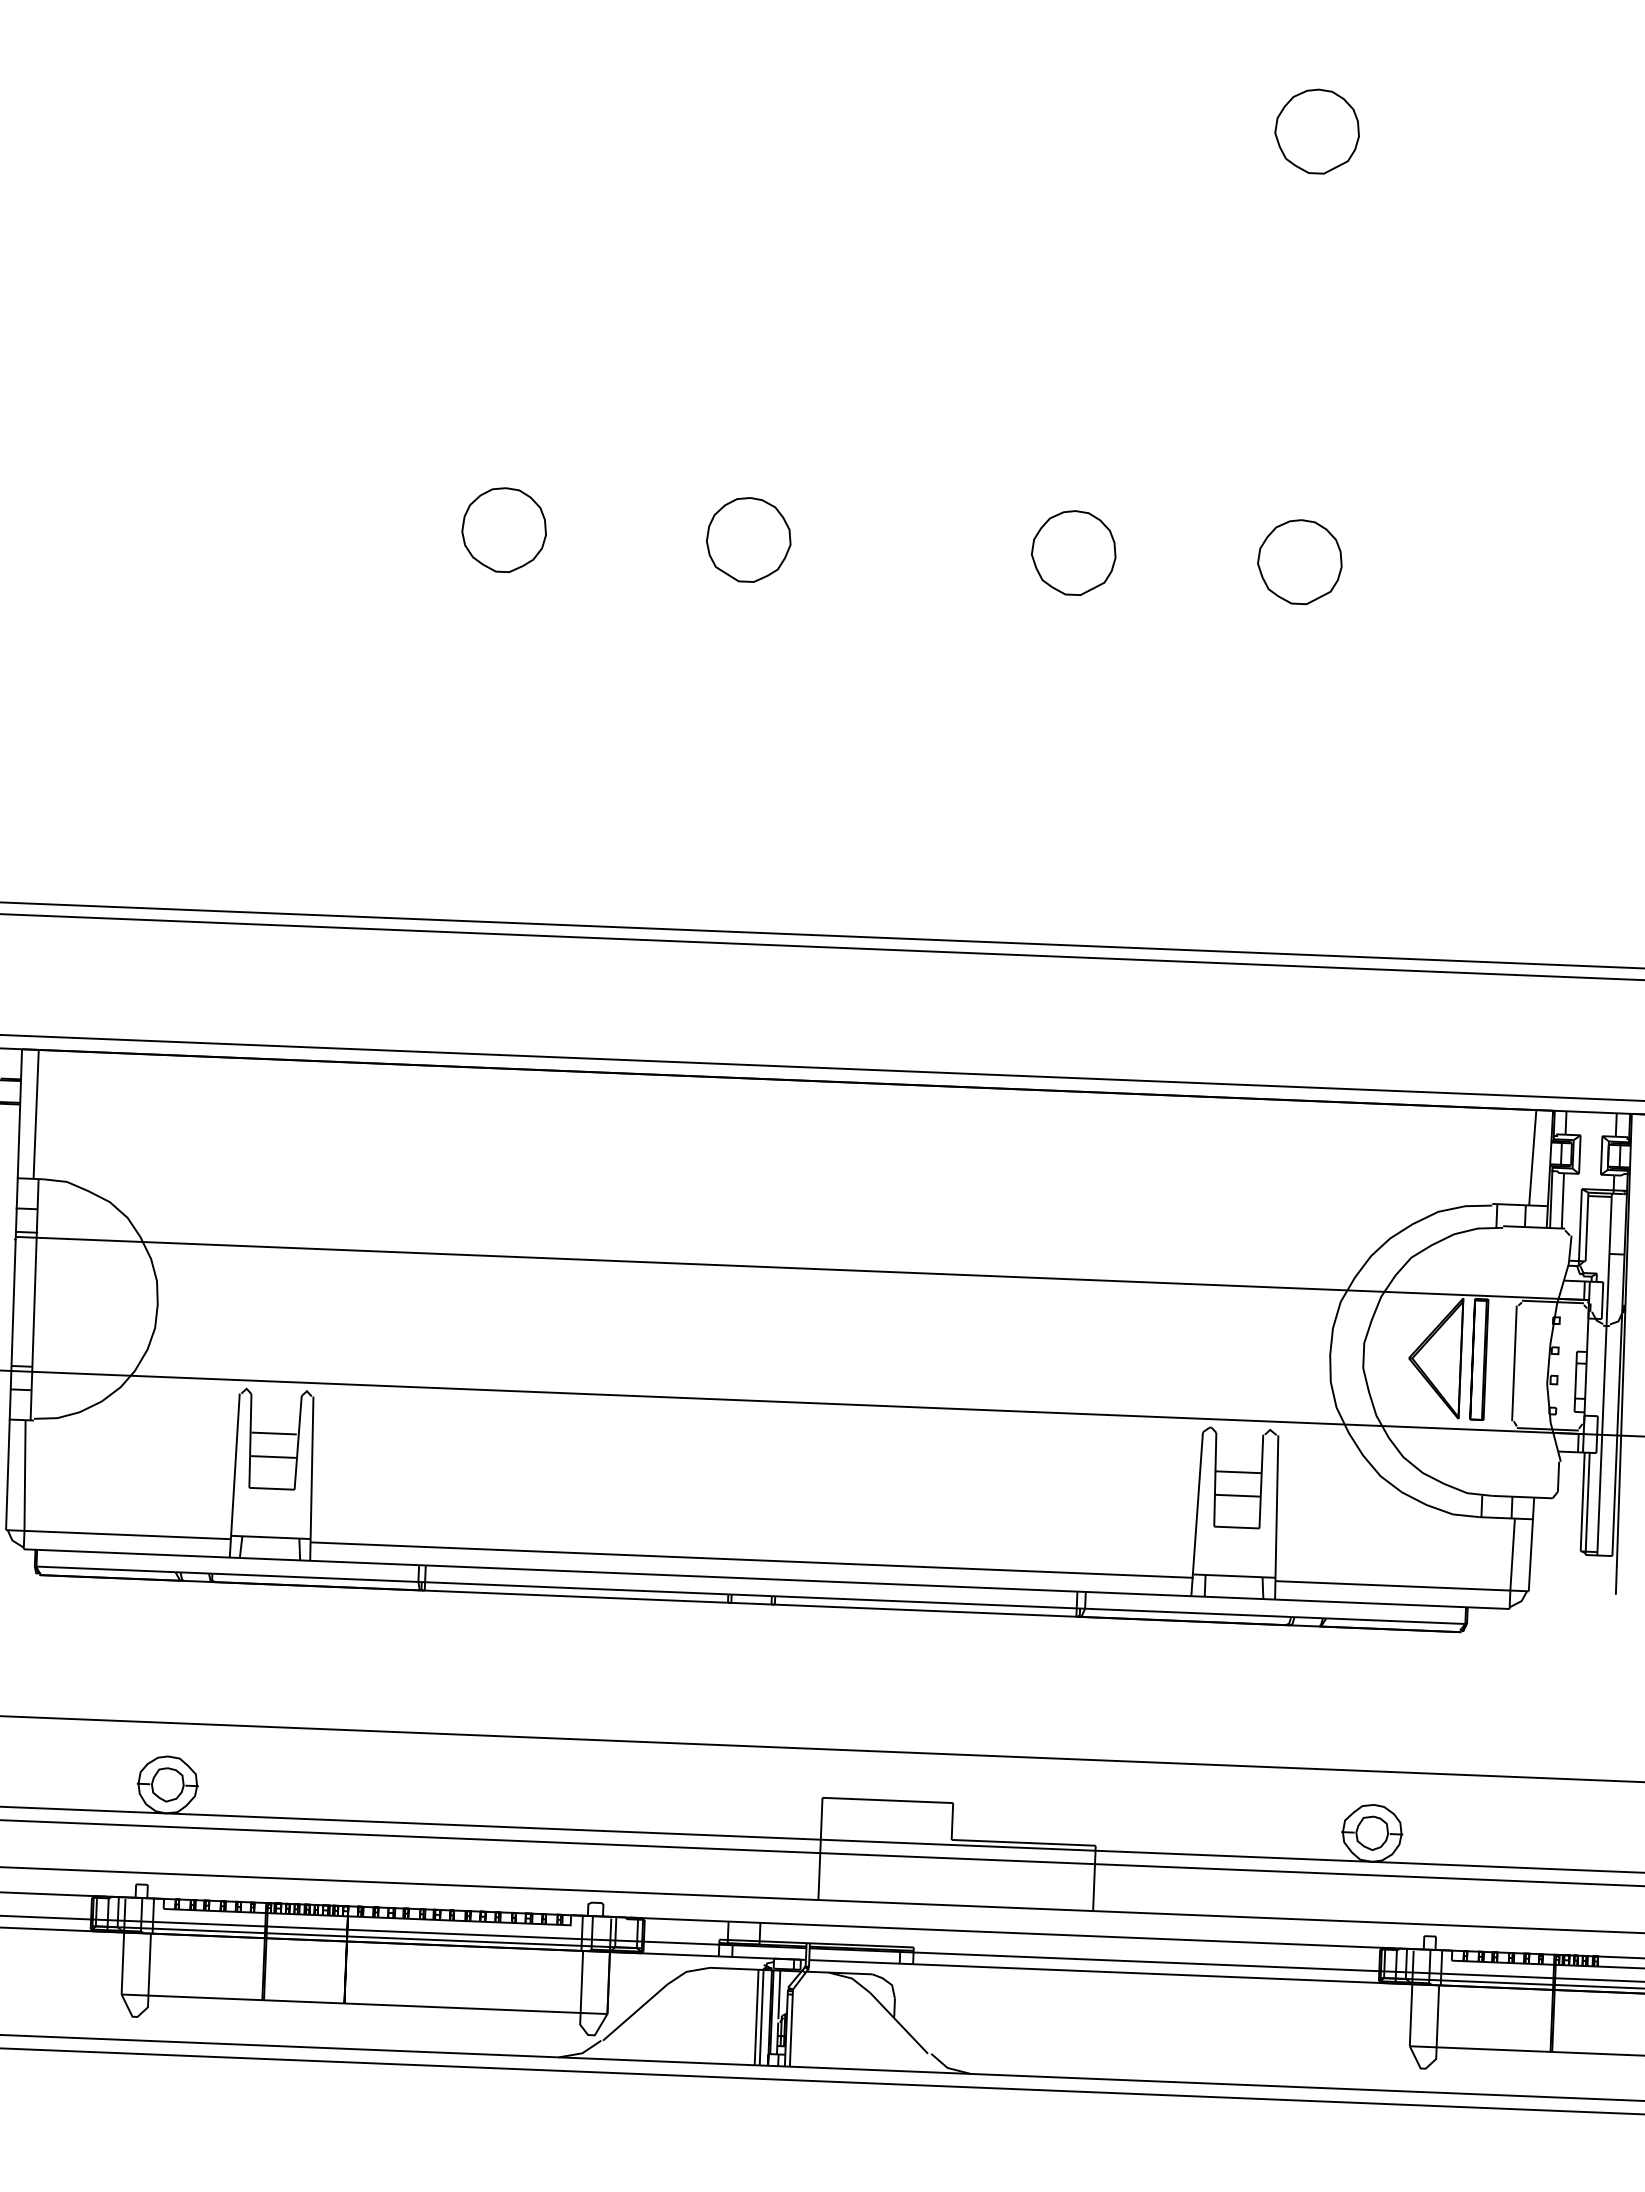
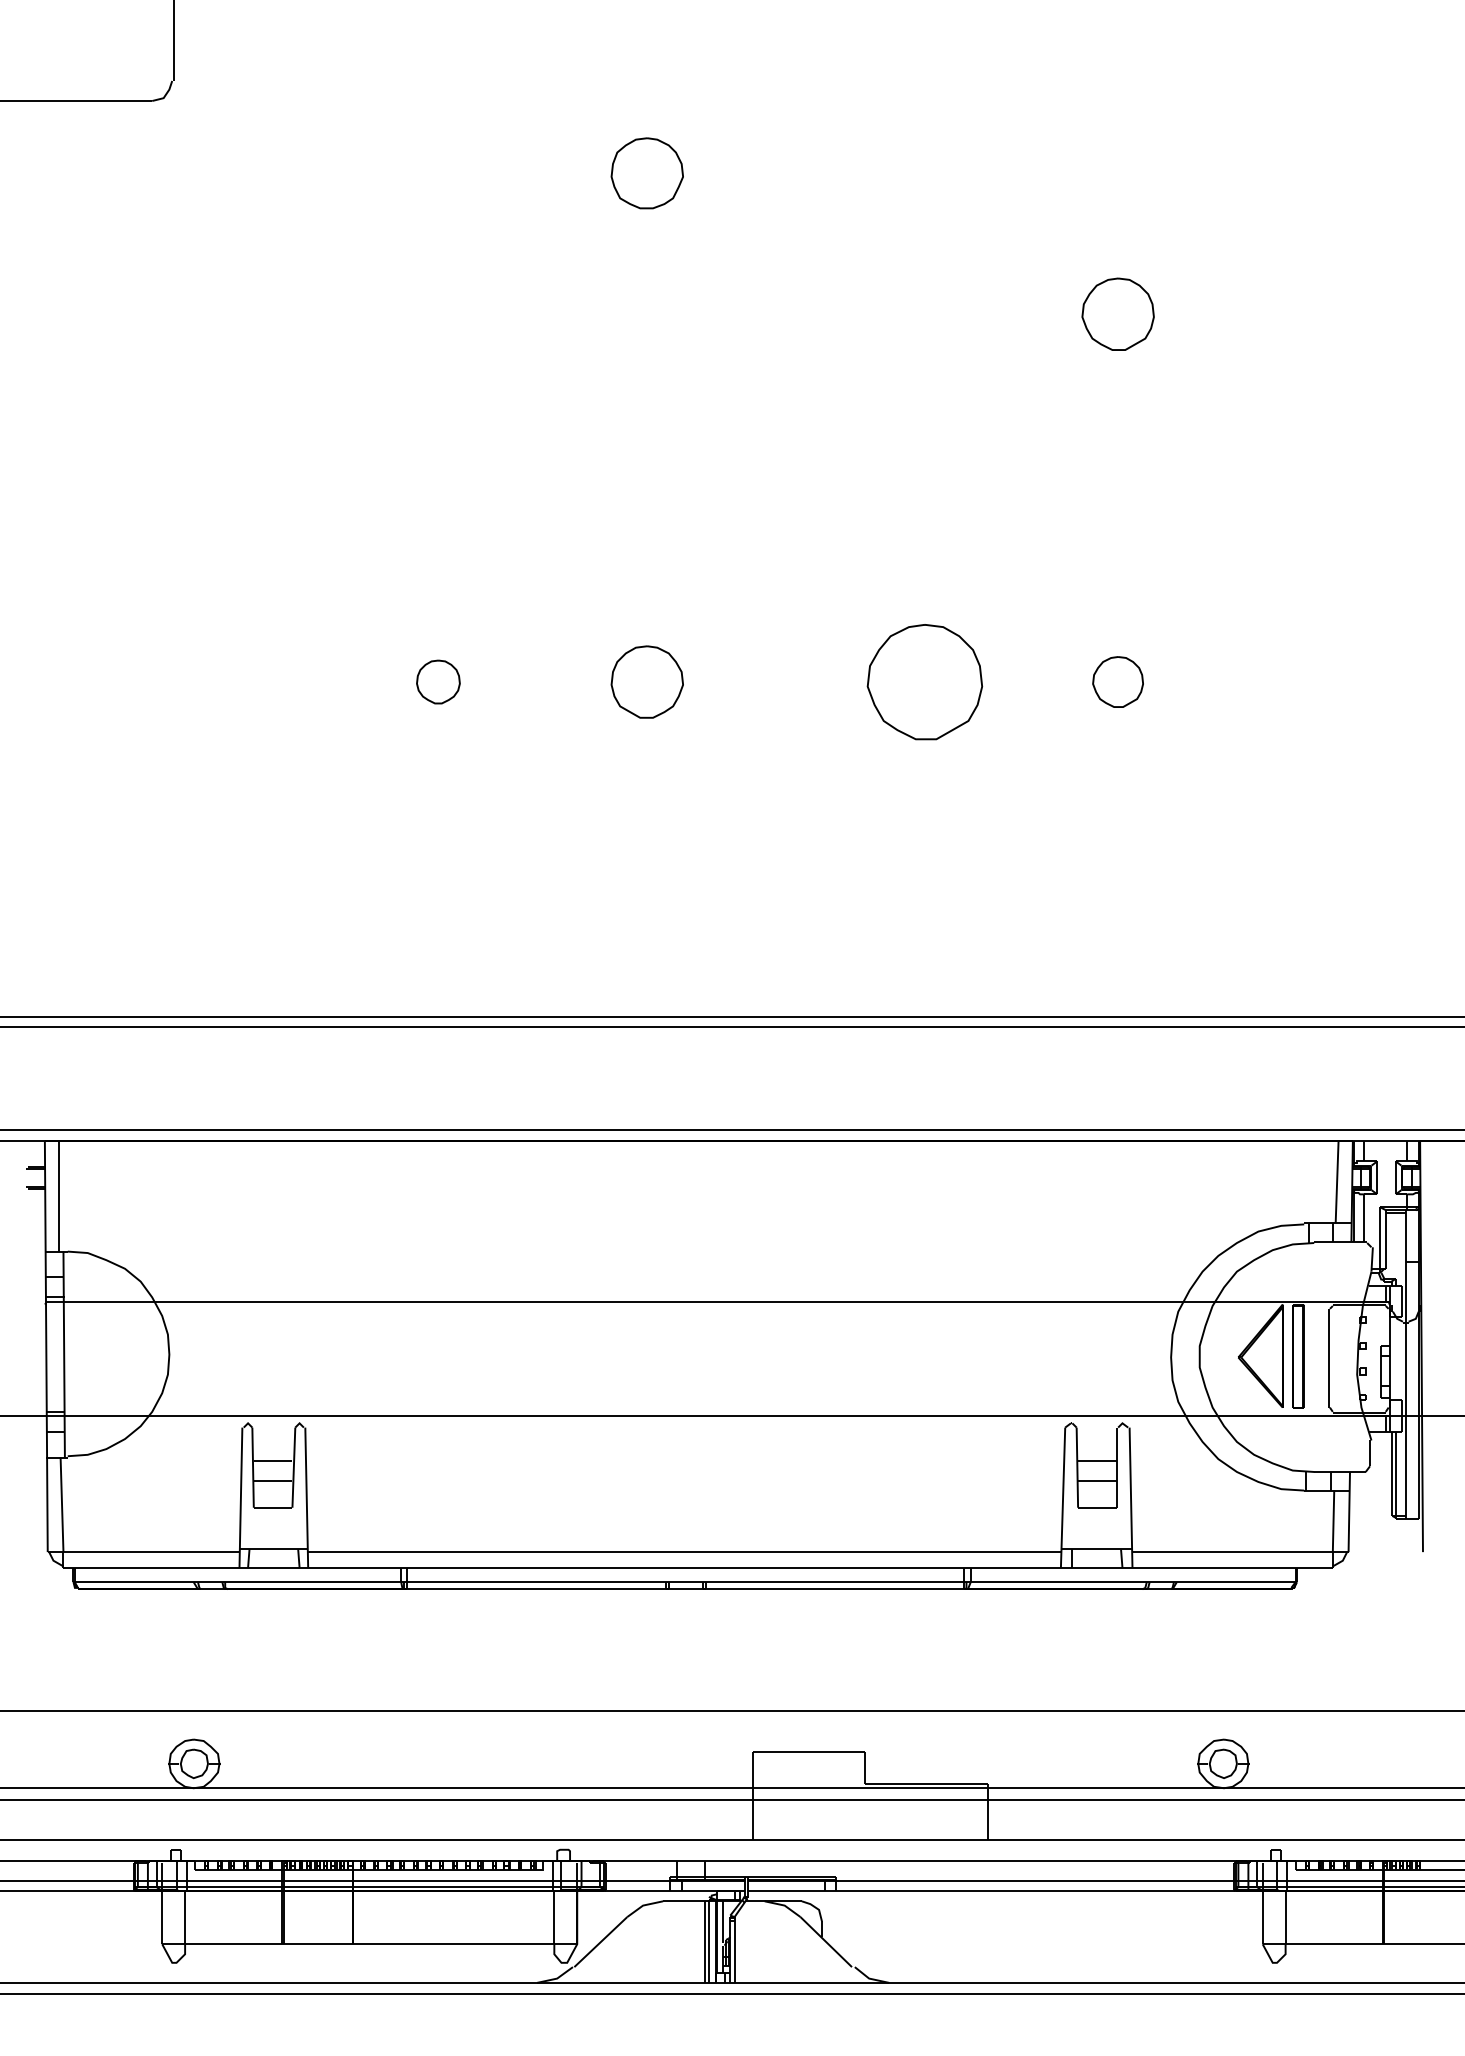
part: (504, 529) -> (438, 681), size x0.6
part: (1073, 552) -> (924, 681), size x1.6
part: (1299, 561) -> (1117, 681), size x0.7

